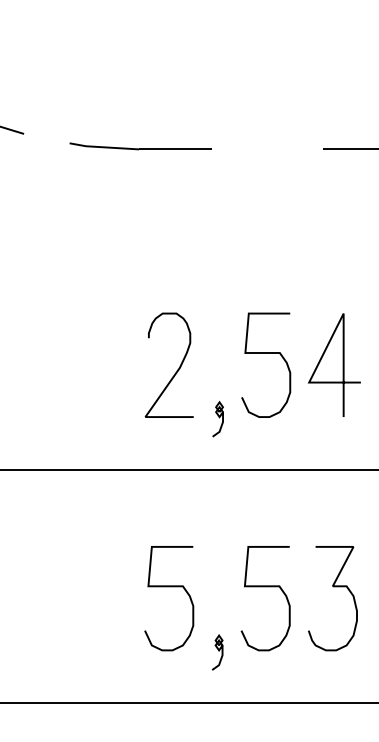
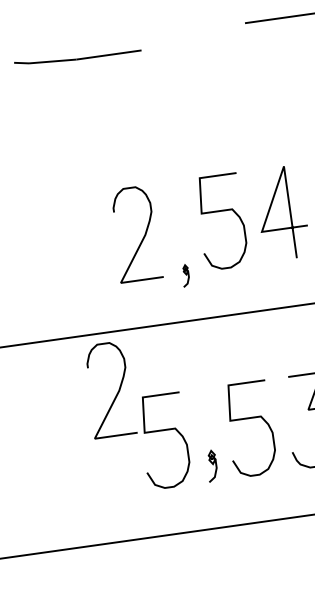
part: (140, 146) -> (77, 56), moved
part: (217, 419) -> (185, 276), size x0.7
curve: (123, 538) -> (116, 393), added
part: (217, 652) -> (211, 466), moved

